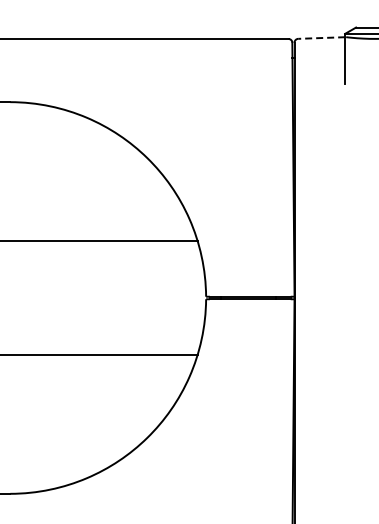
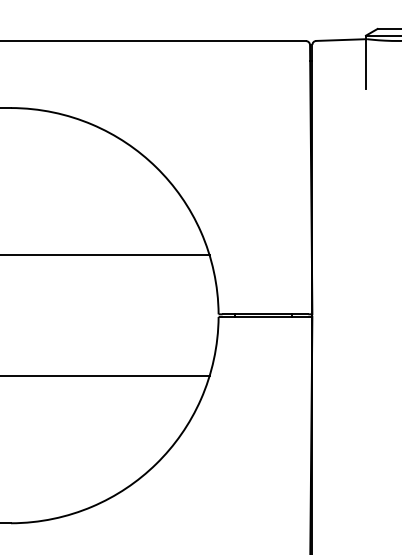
line: (321, 38) -> (340, 40), dashed -> solid

